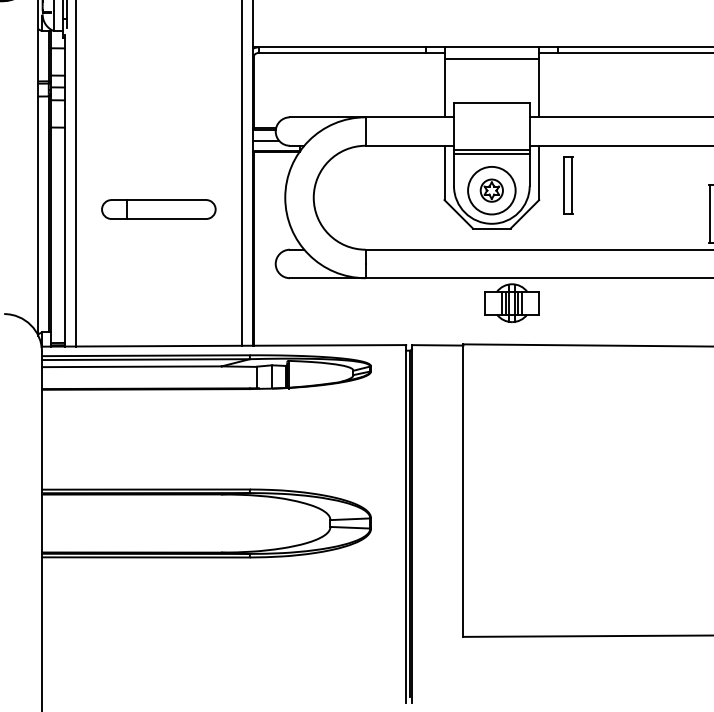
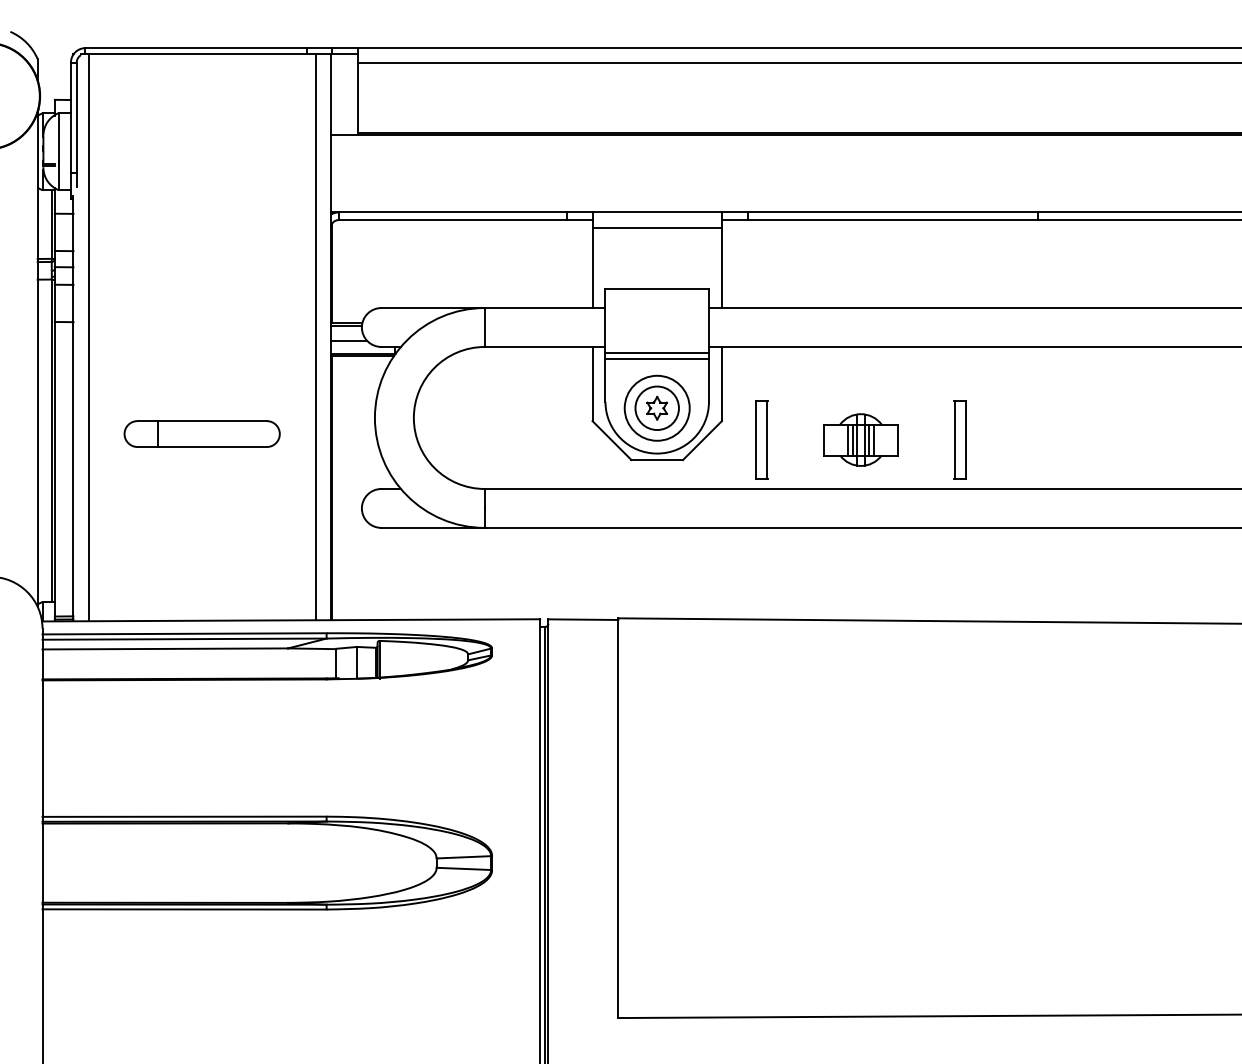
part: (568, 184) -> (761, 439), moved
circle: (491, 190) -> (656, 408), size x1.43
part: (511, 302) -> (860, 439), moved

